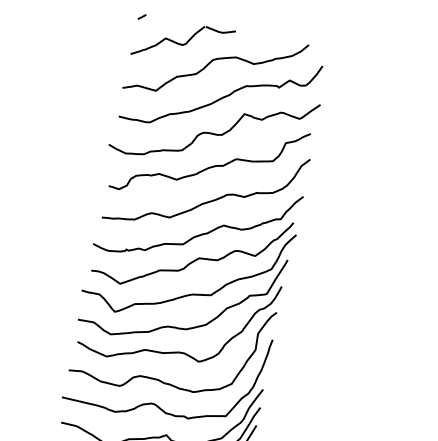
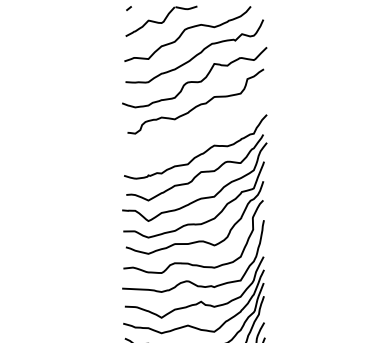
curve: (212, 199) -> (202, 128), removed

